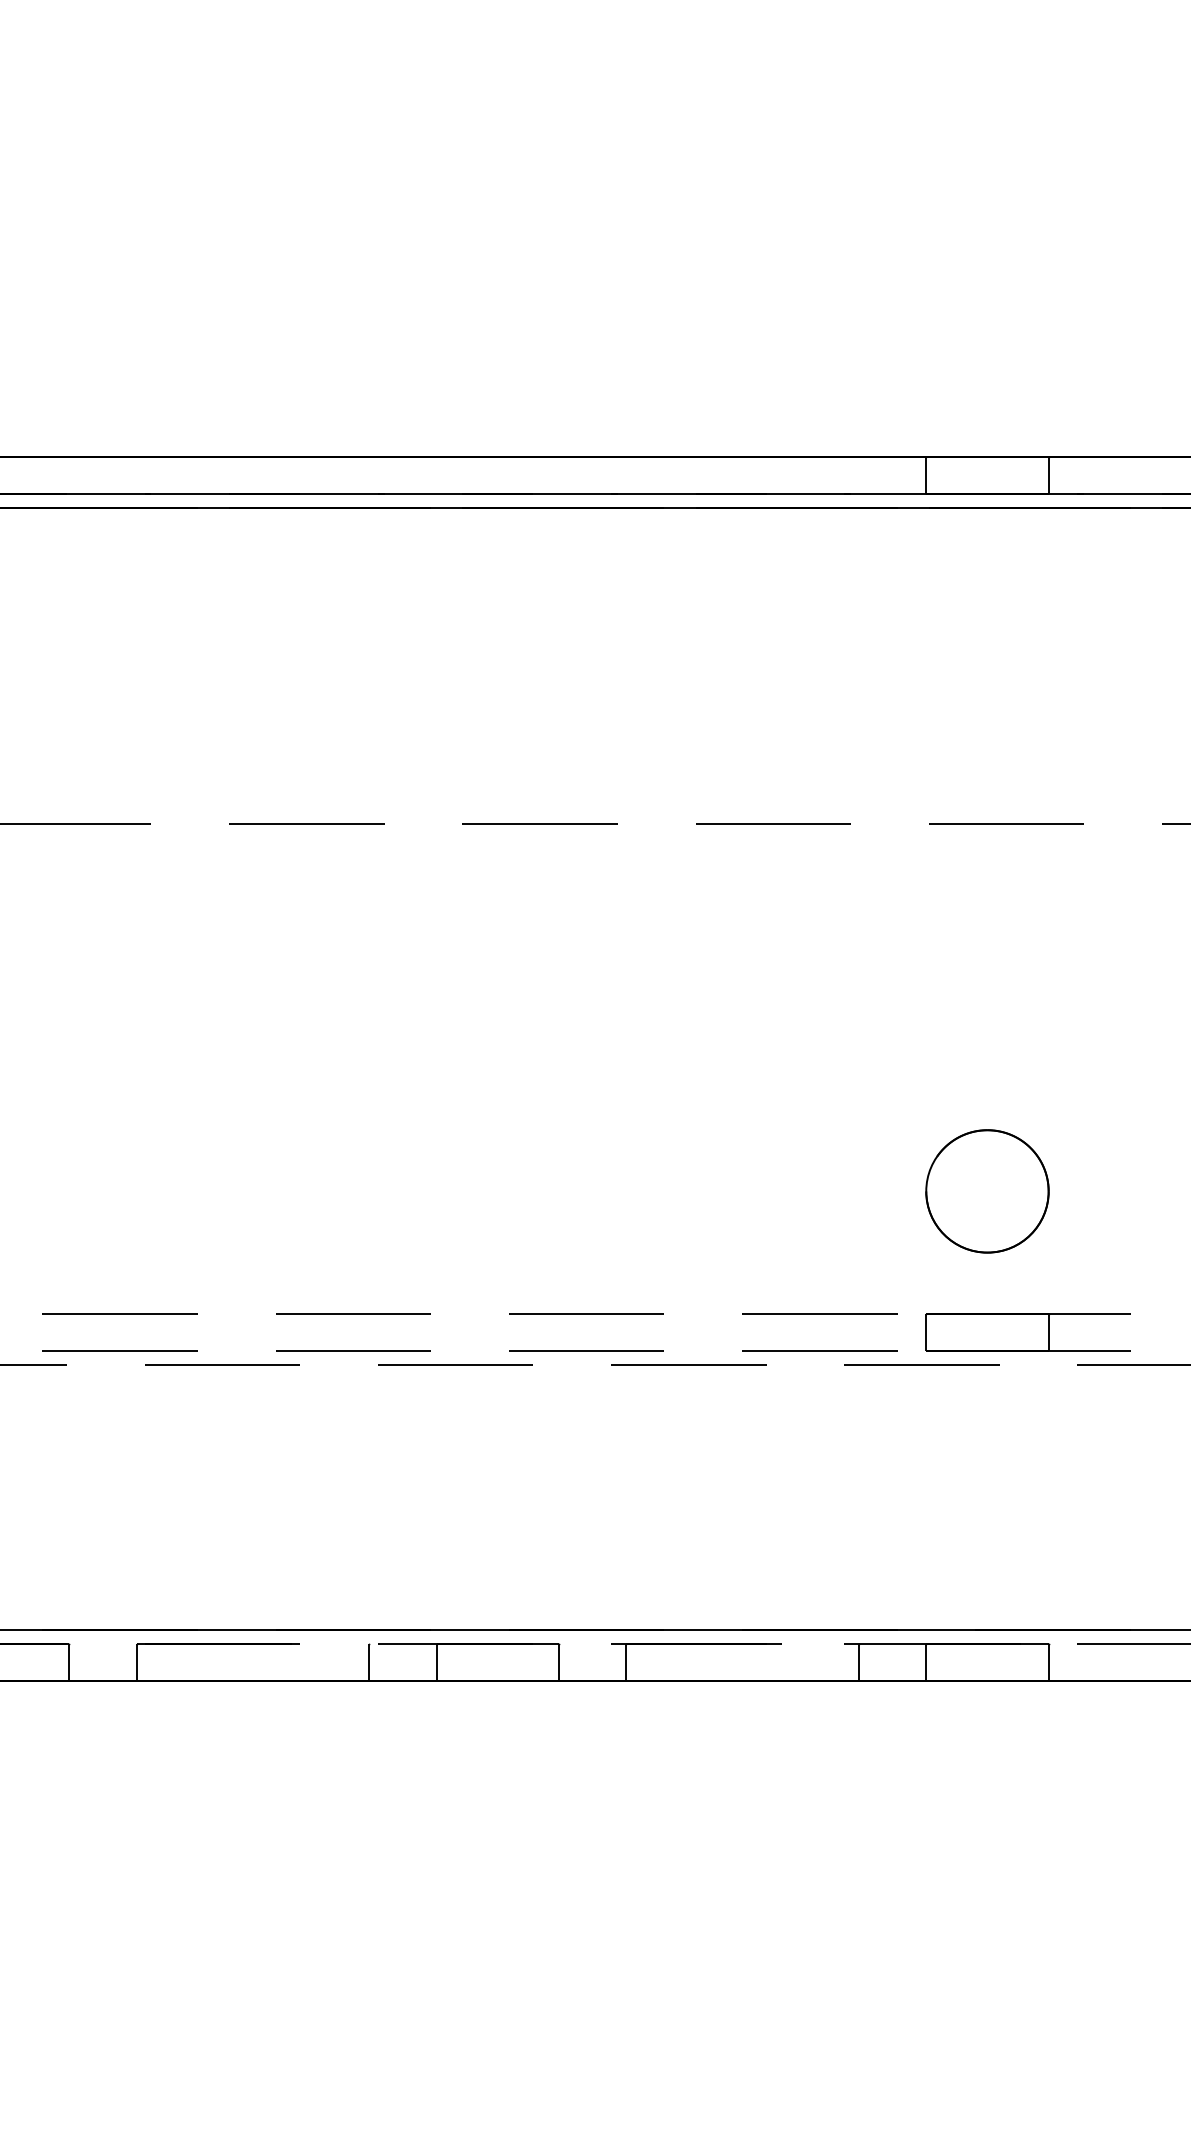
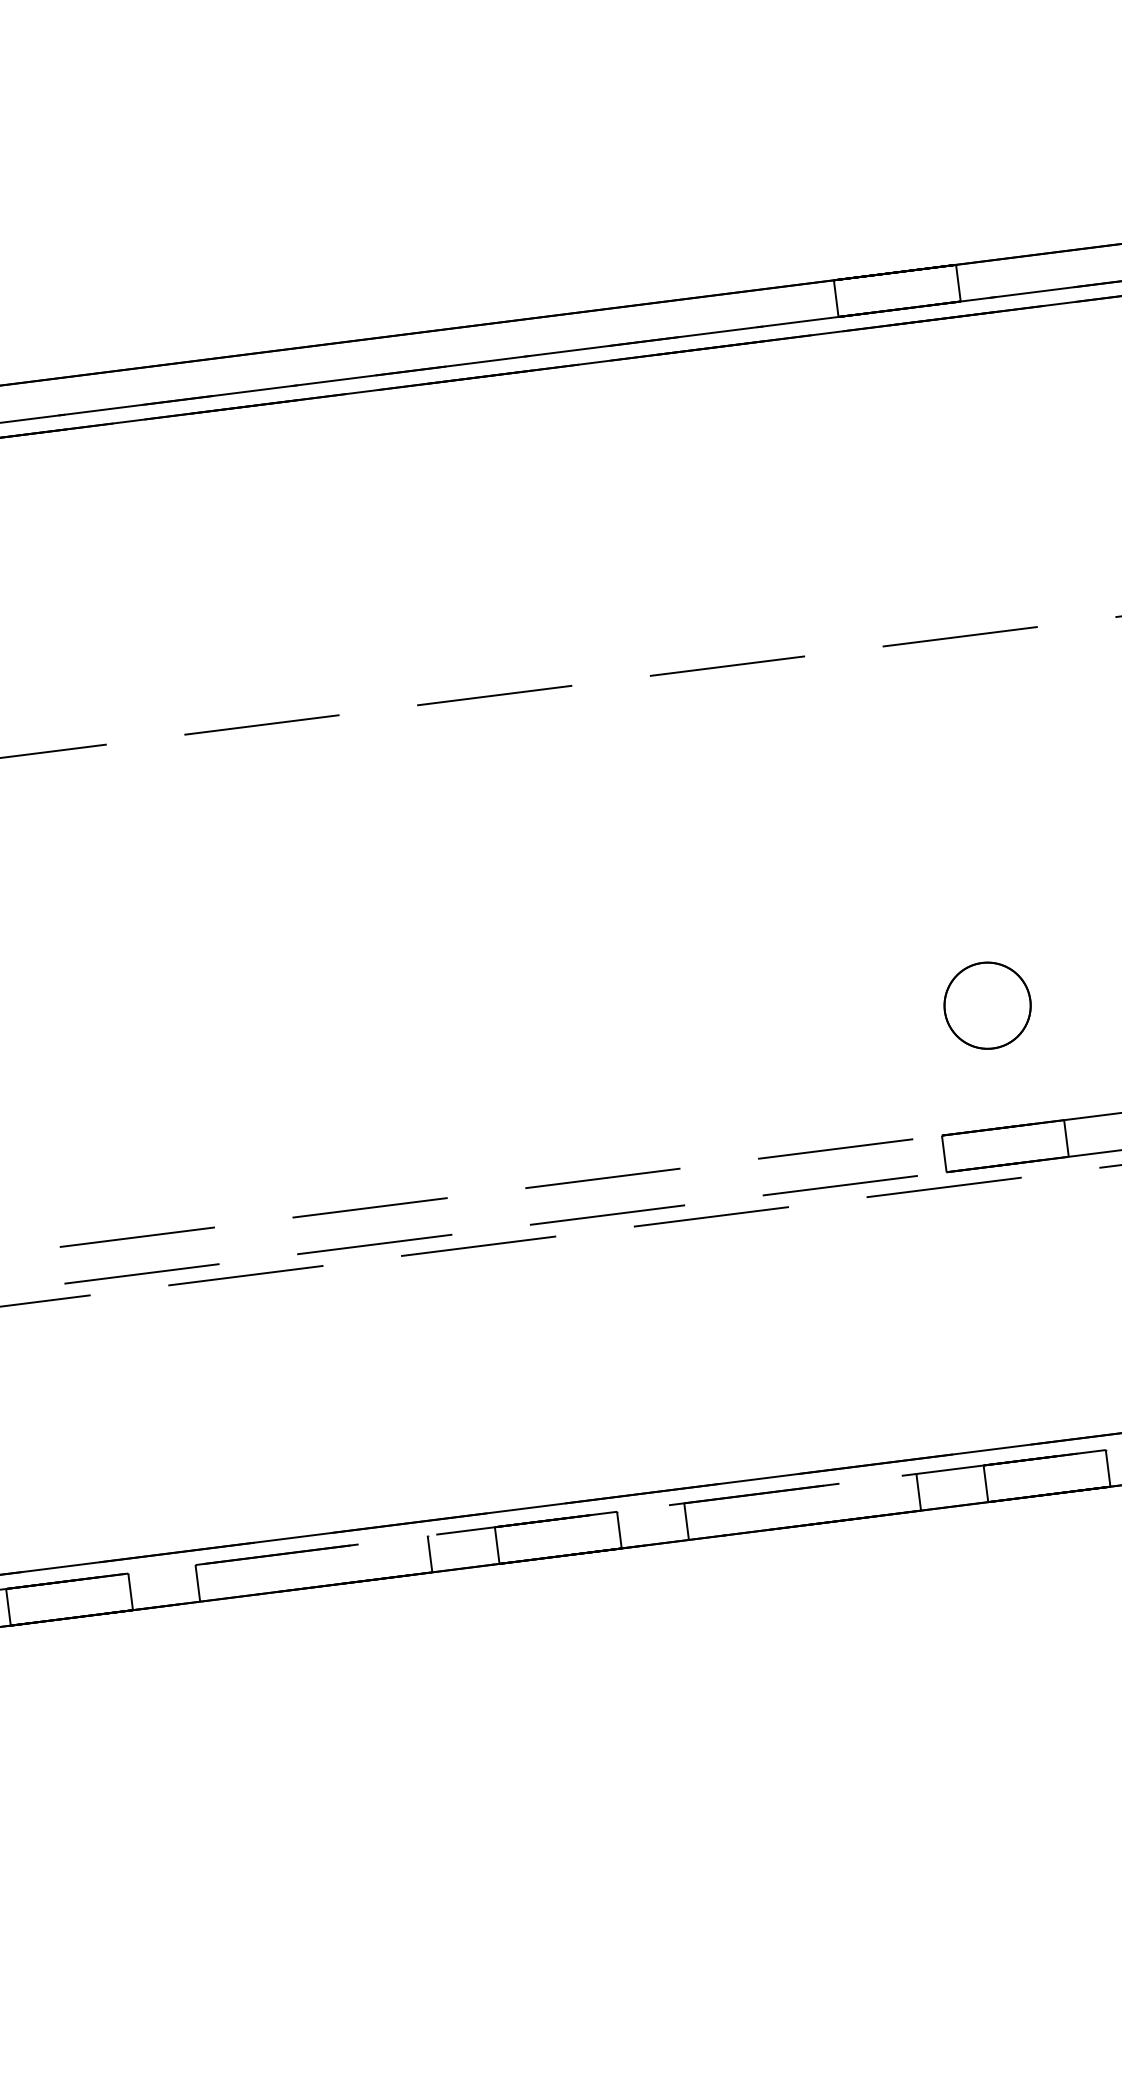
circle: (987, 1191) -> (987, 1005), size x0.7

